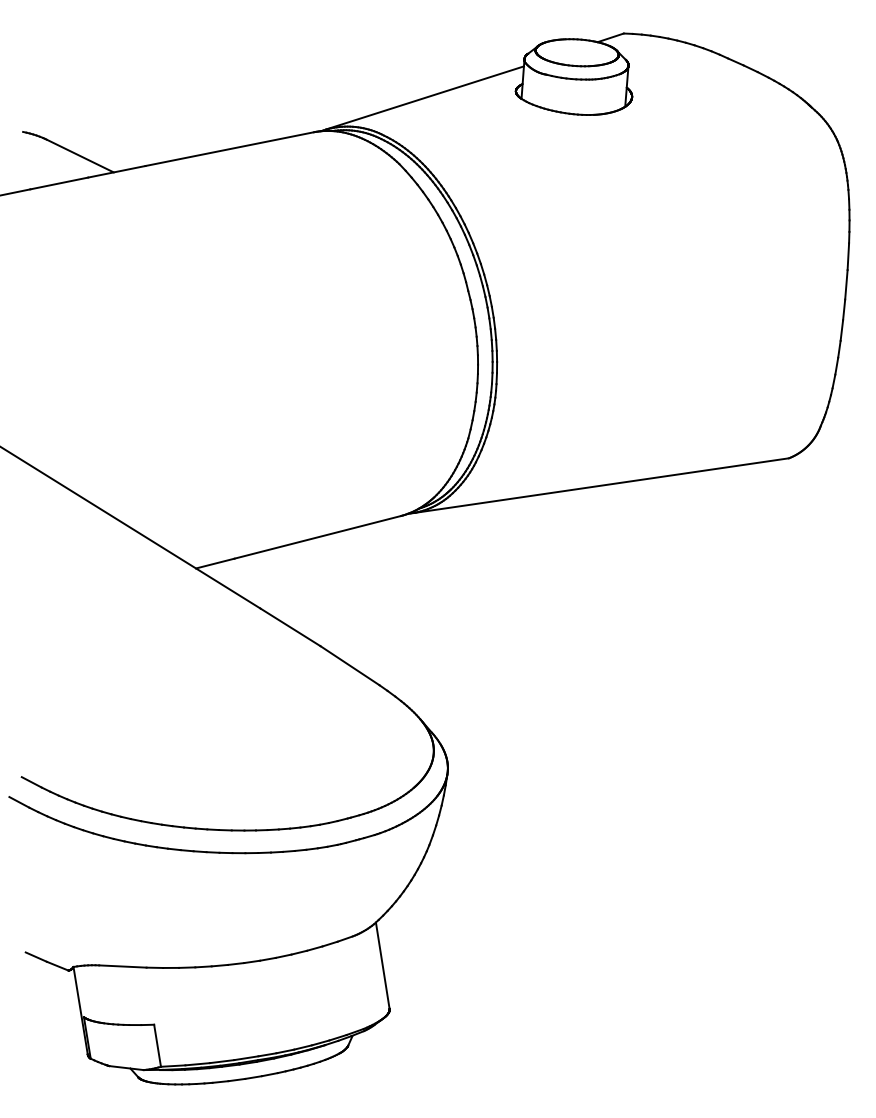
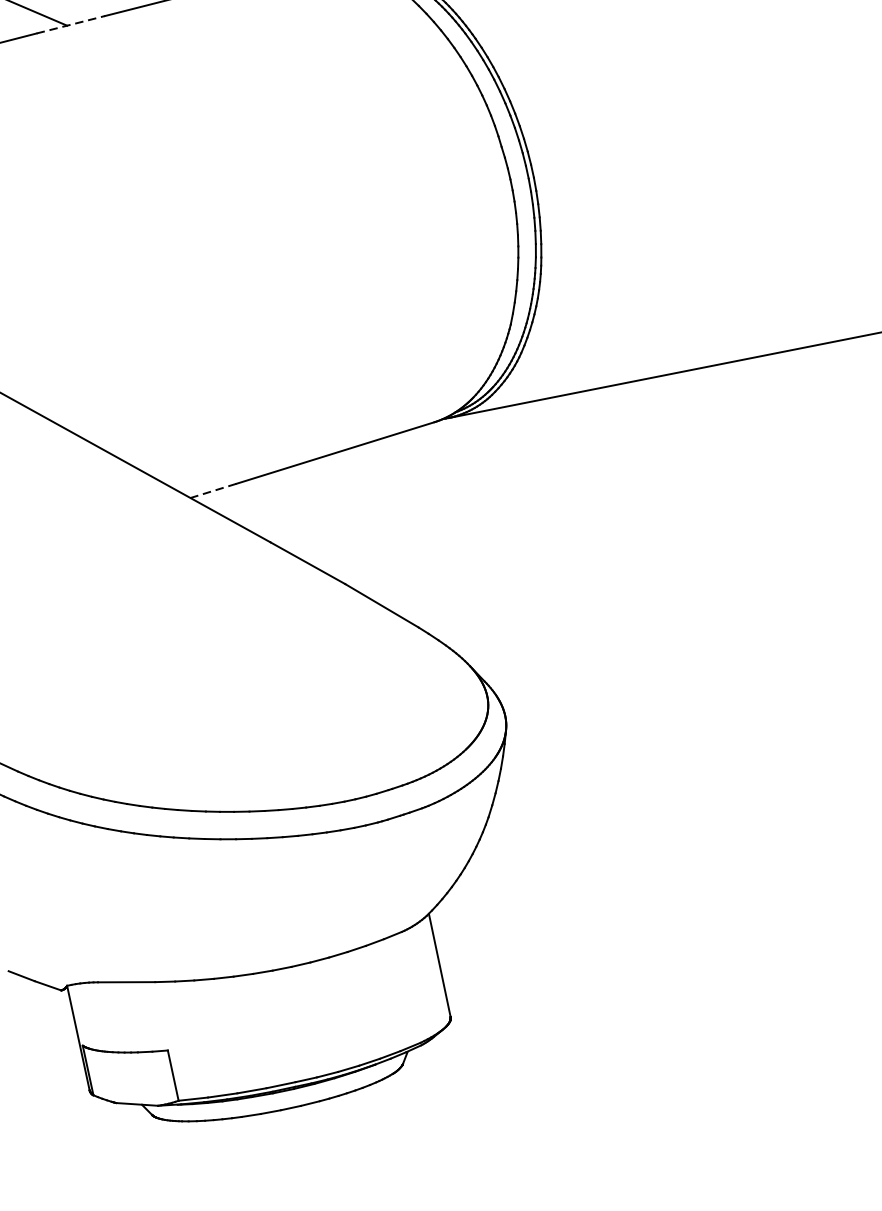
line: (117, 171) -> (71, 24), solid -> dashed
line: (215, 563) -> (213, 490), solid -> dashed

